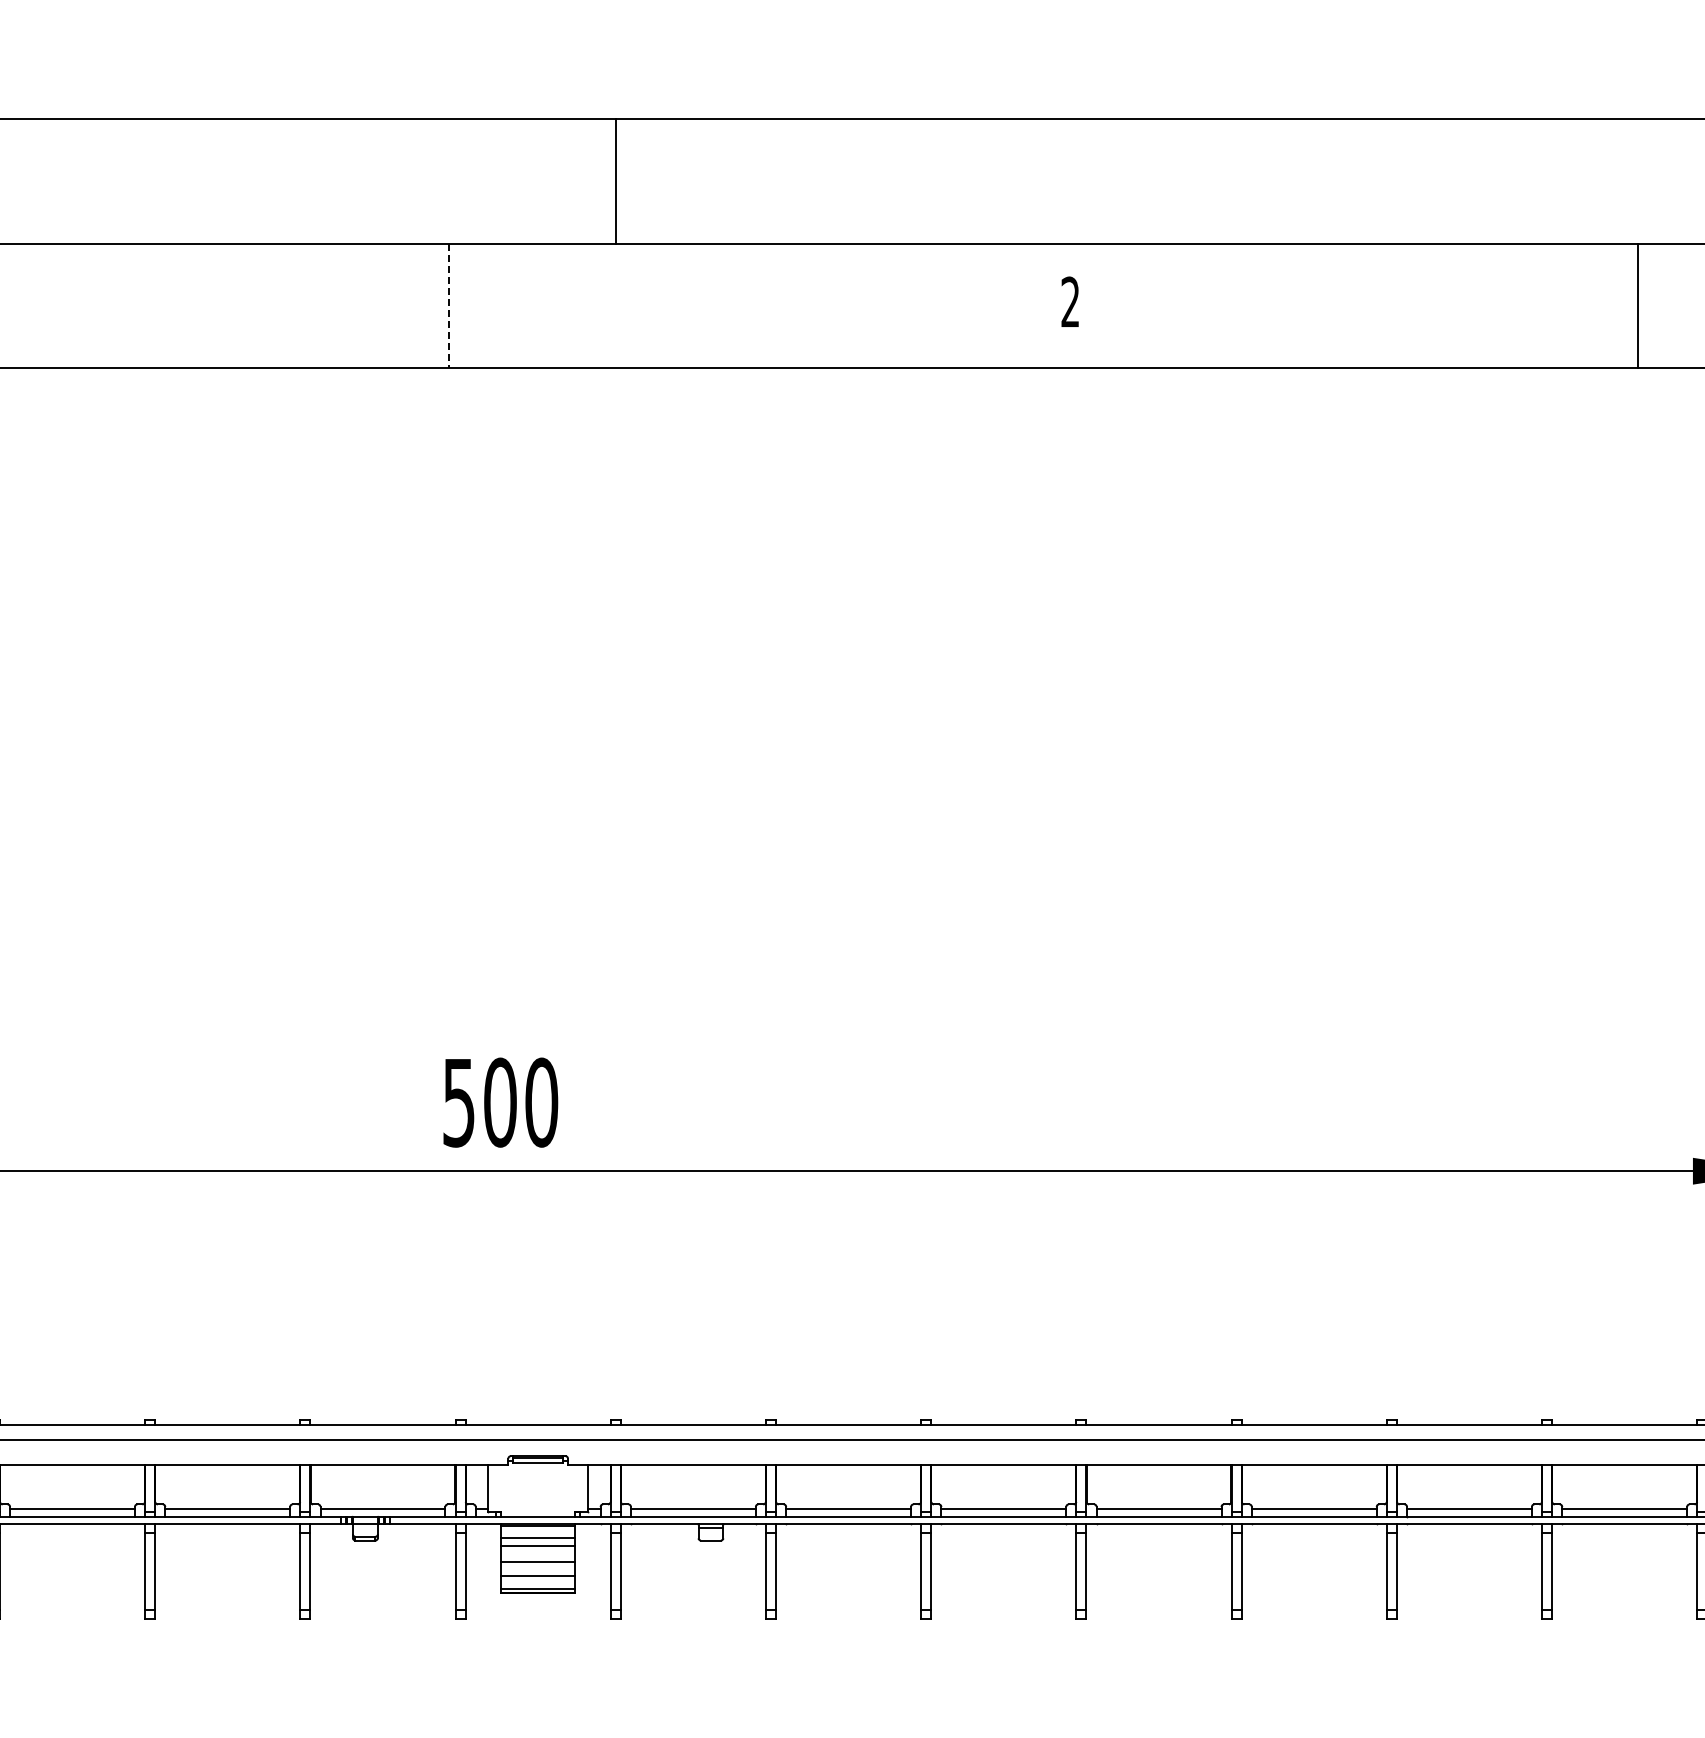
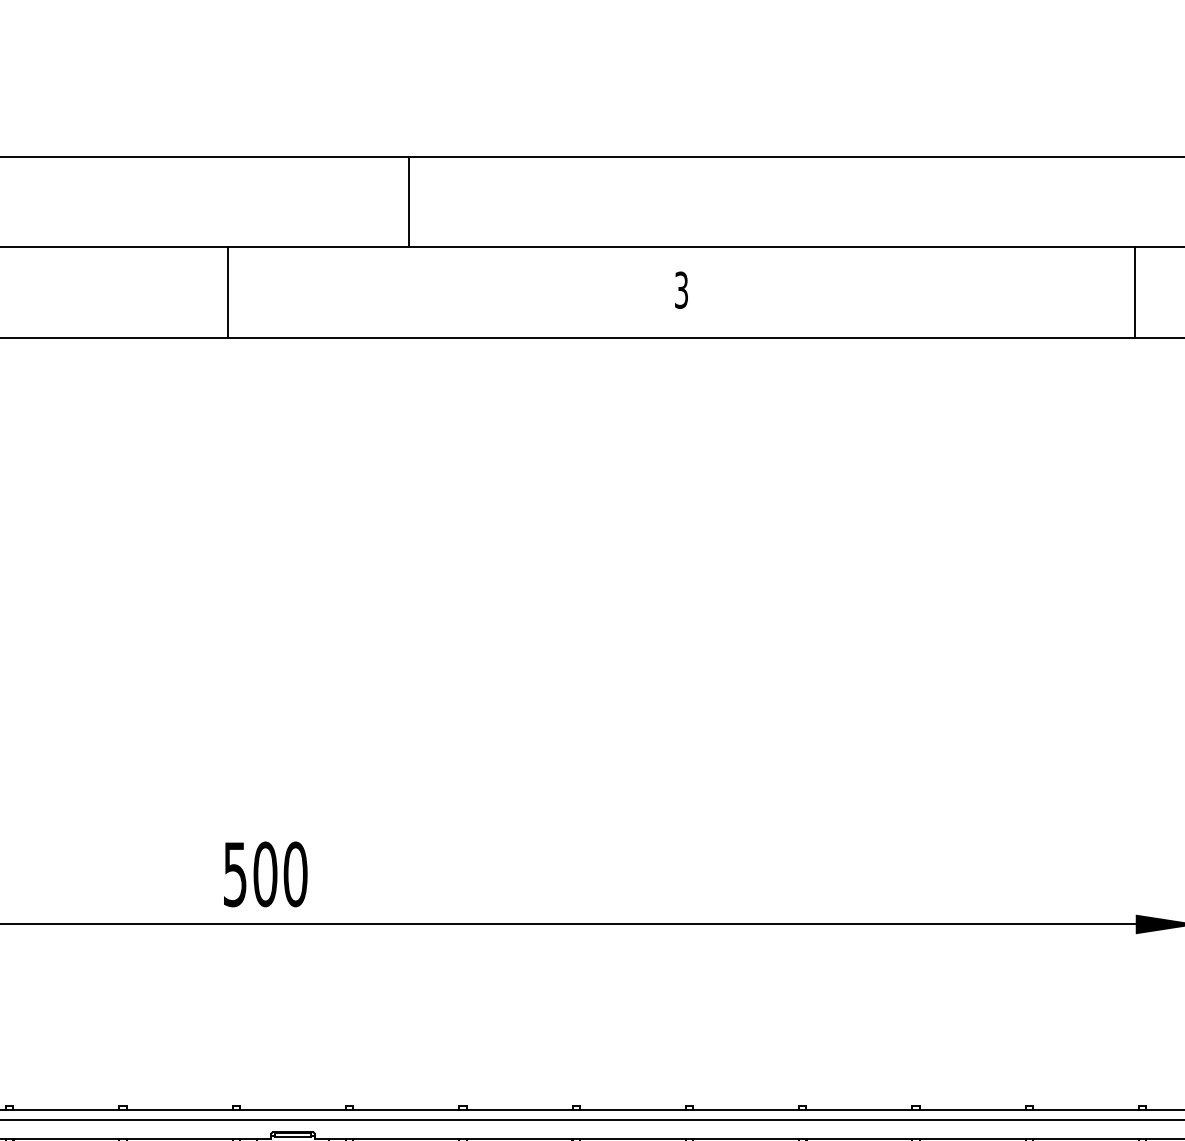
line: (616, 181) -> (409, 202), moved
text: (1070, 301) -> (681, 289), 2 -> 3
line: (1637, 305) -> (1134, 292), moved
line: (448, 306) -> (227, 293), dashed -> solid

